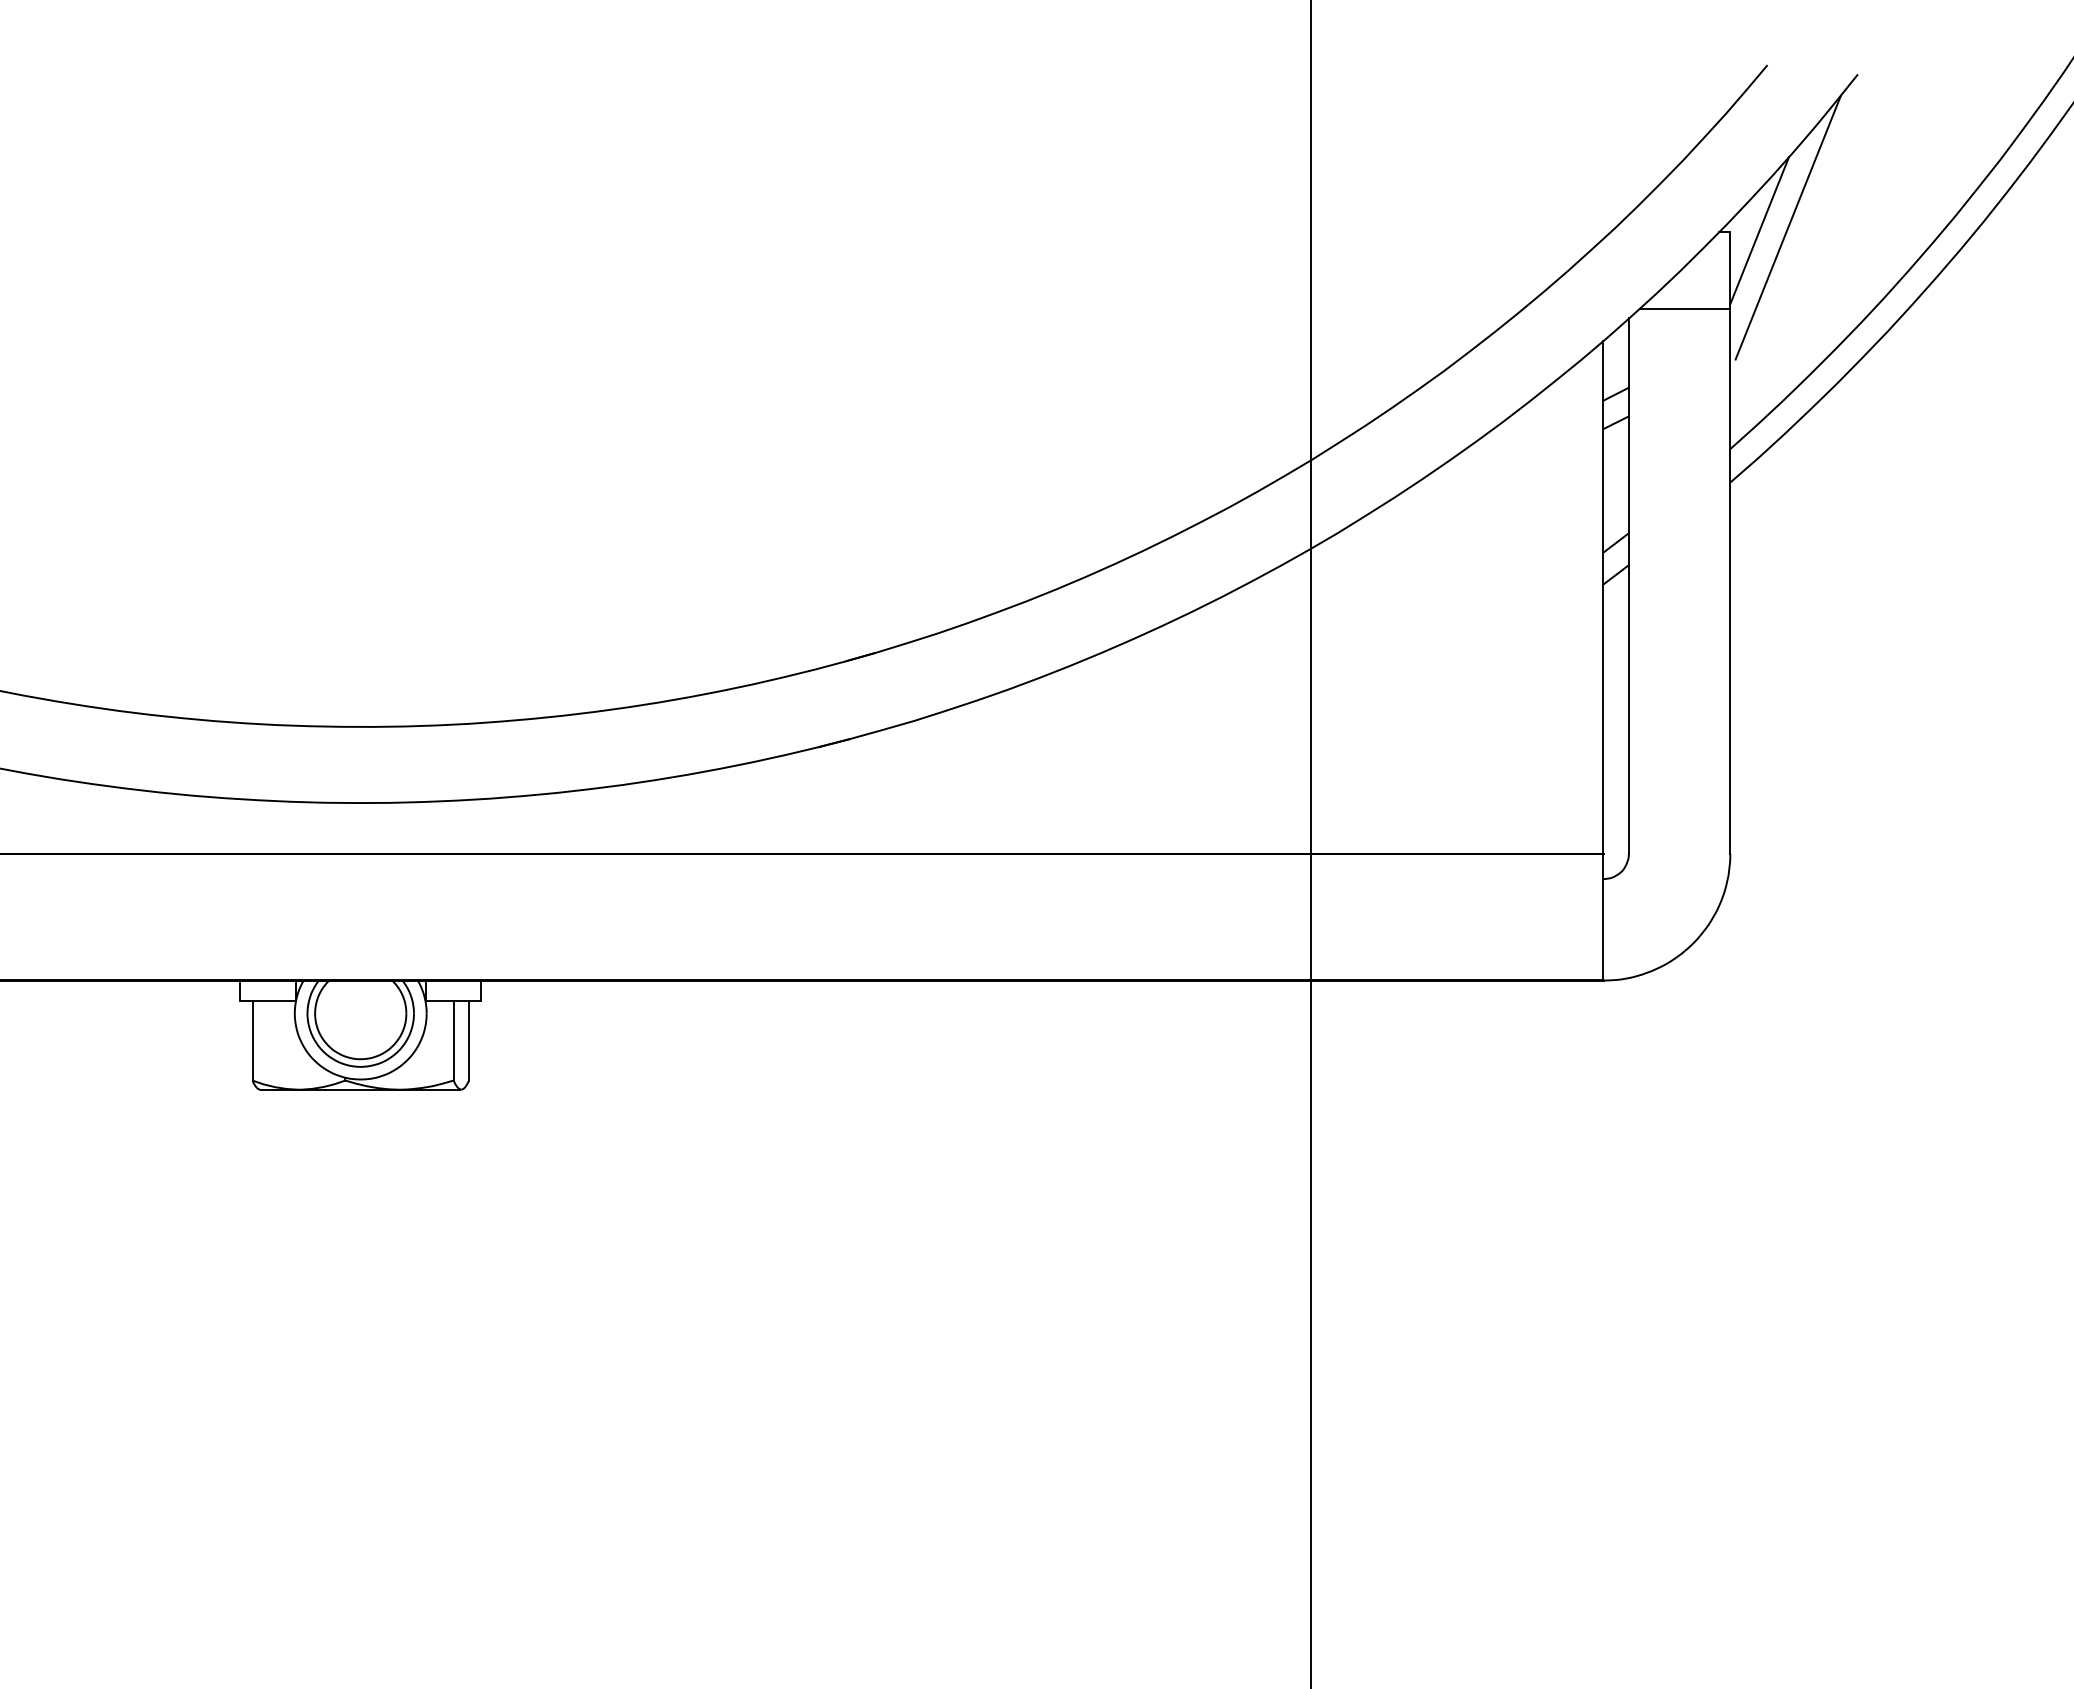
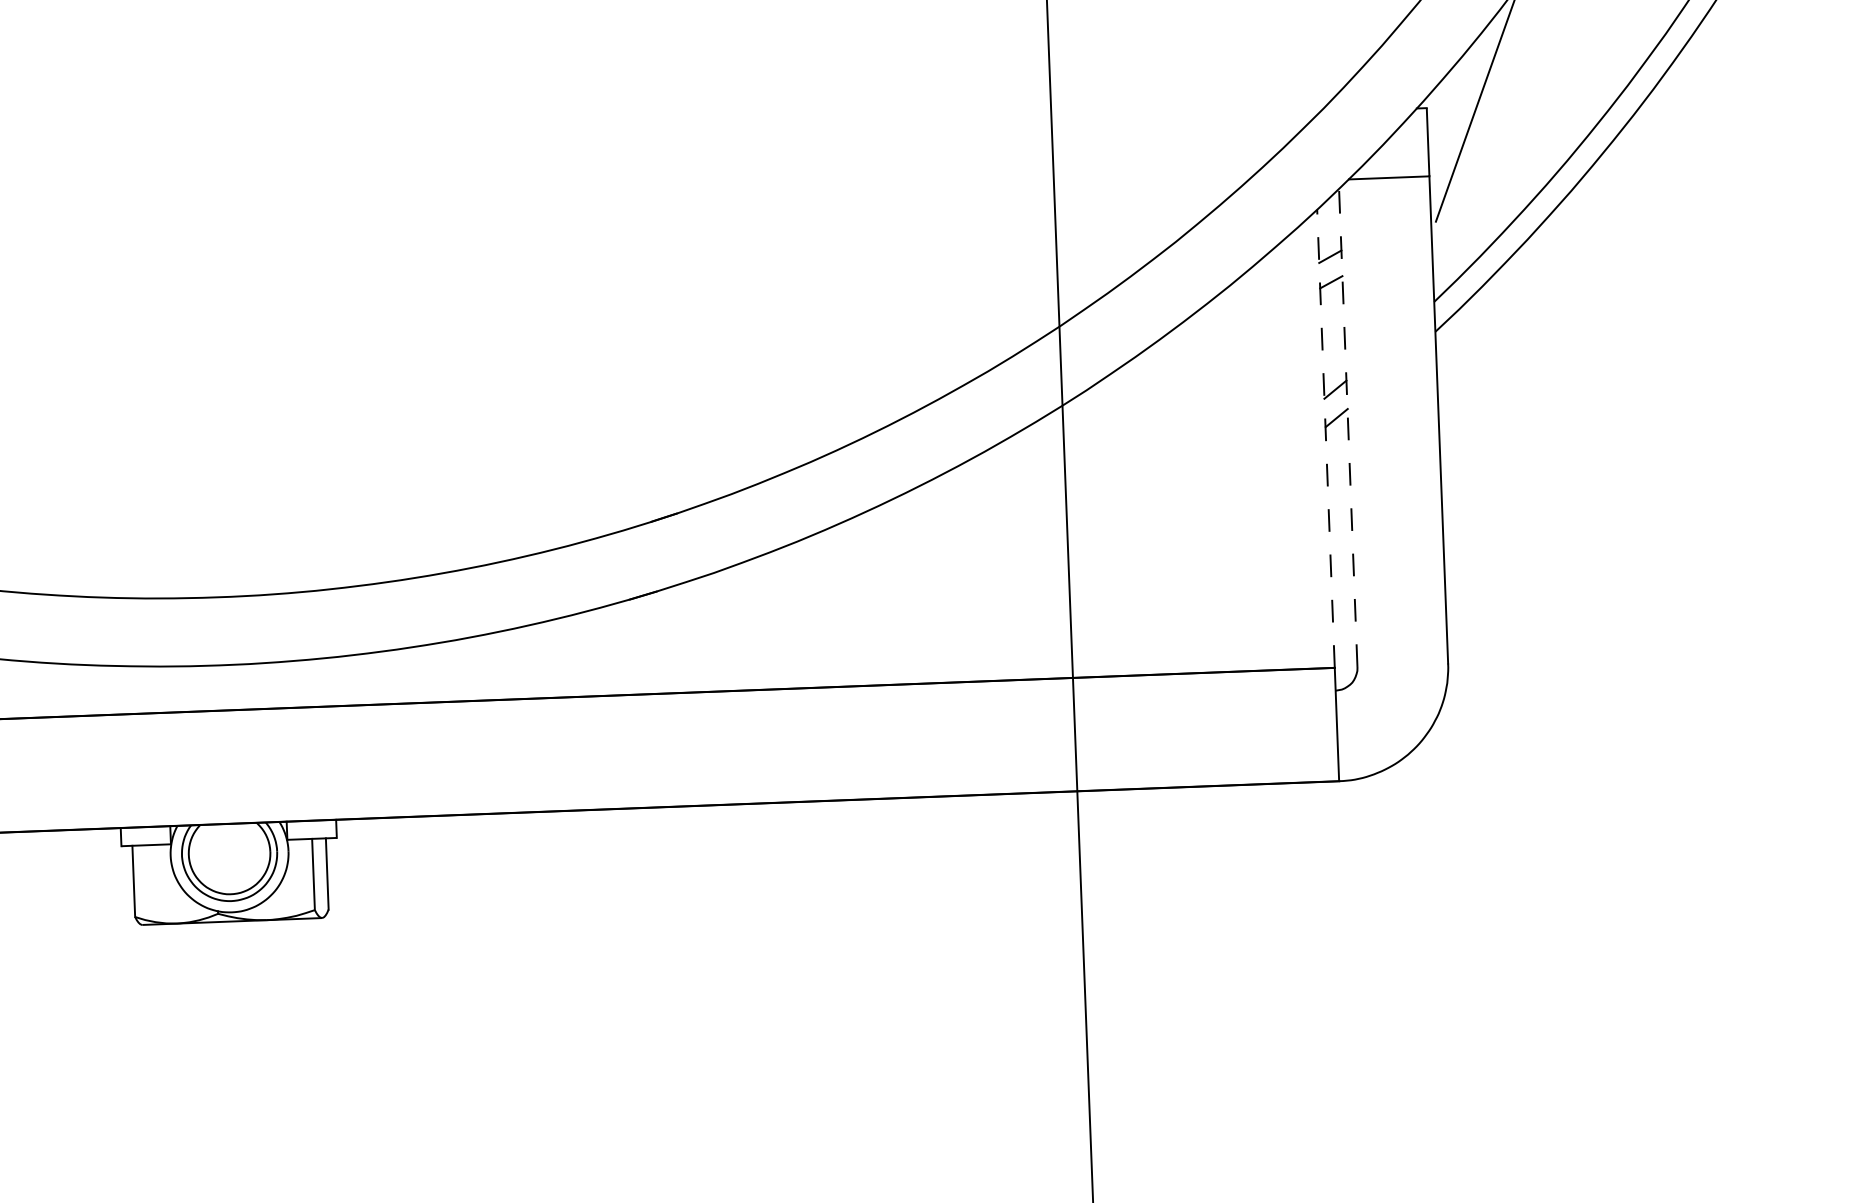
line: (1759, 230) -> (1452, 105), removed
line: (1628, 586) -> (1347, 428), solid -> dashed
line: (1603, 596) -> (1325, 438), solid -> dashed

